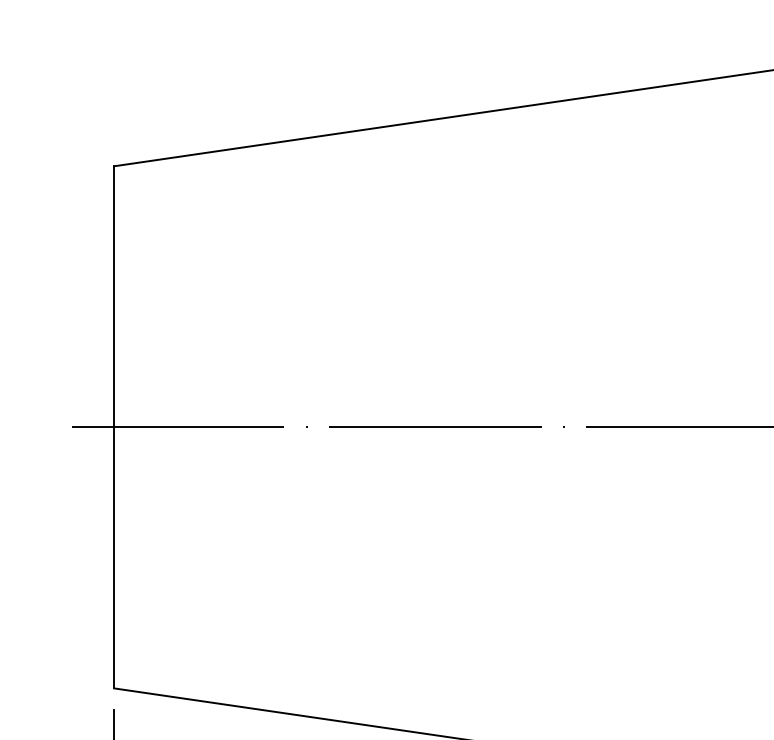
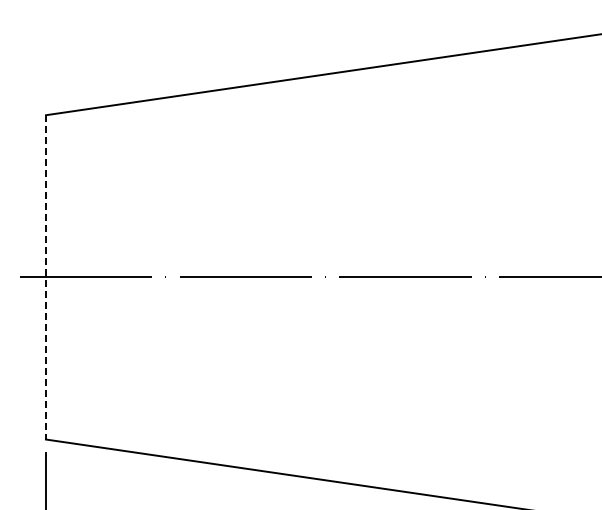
line: (114, 427) -> (46, 277), solid -> dashed

